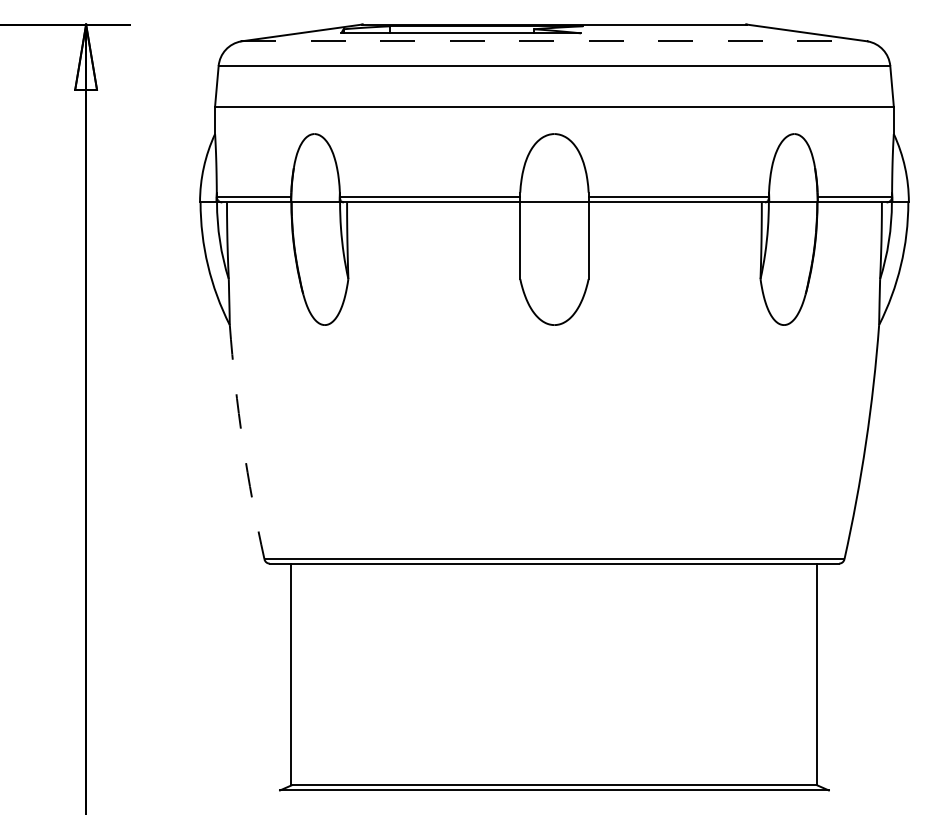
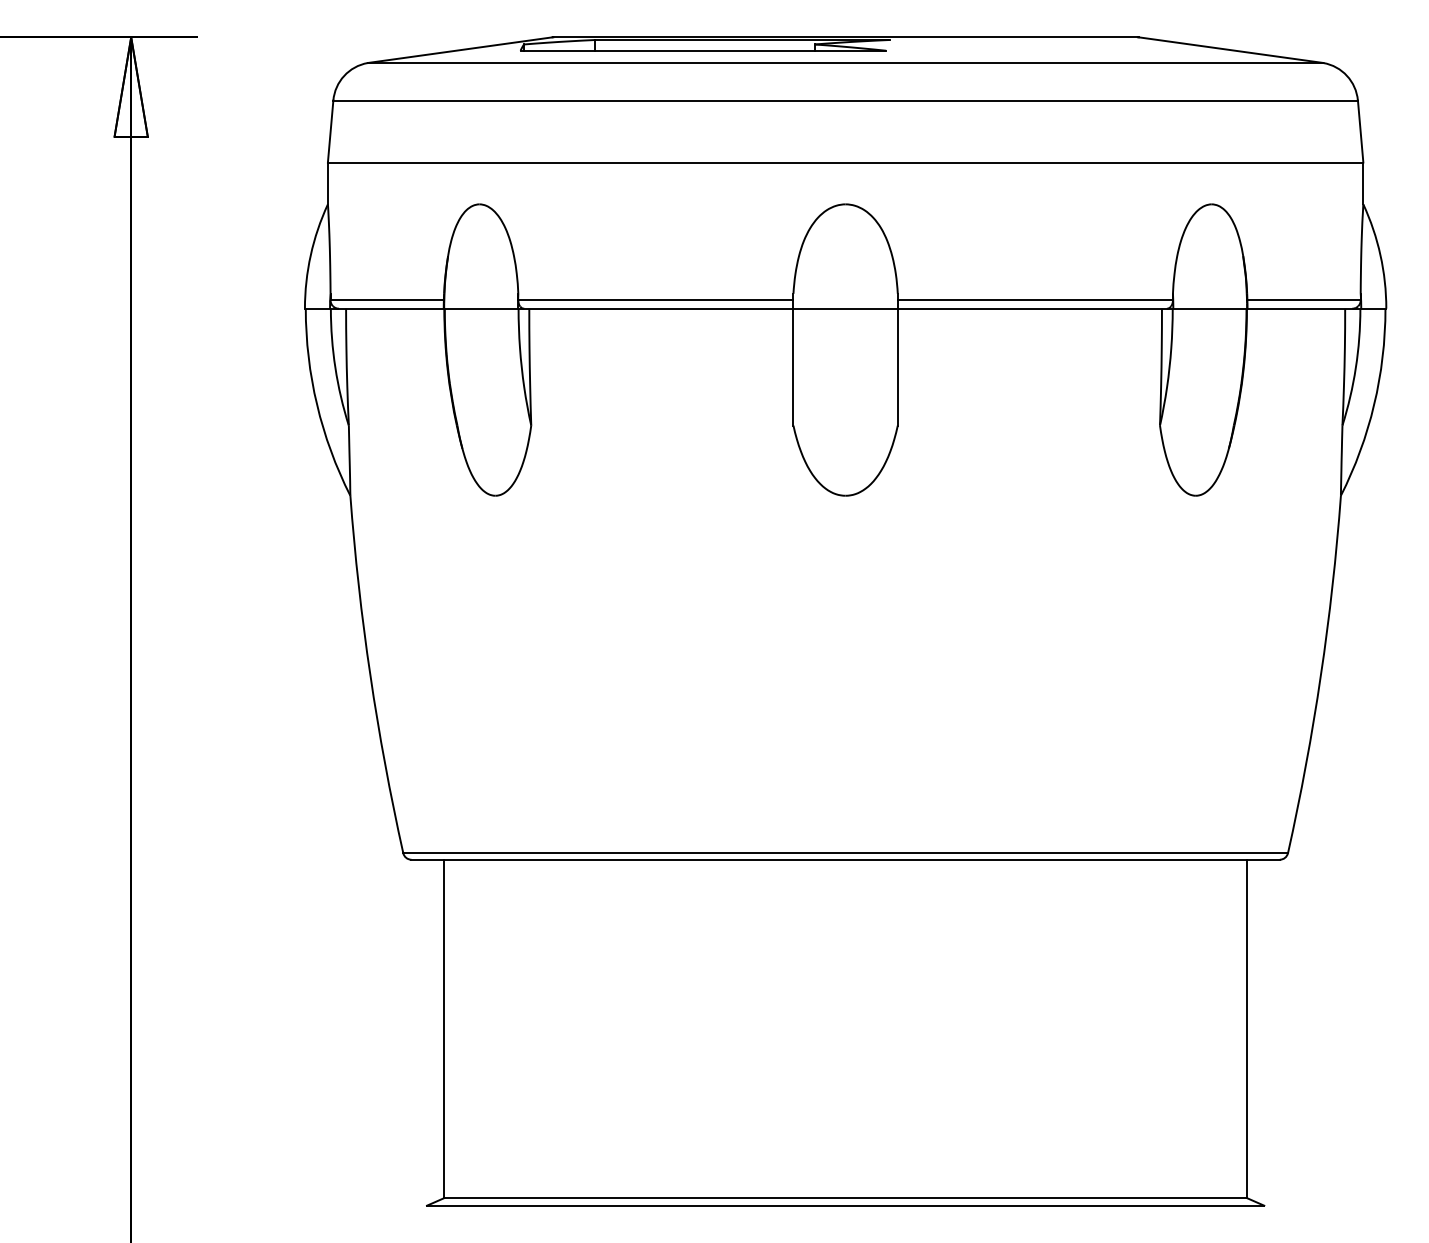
line: (554, 41) -> (845, 63), dashed -> solid
arc: (242, 442) -> (369, 674), dashed -> solid

